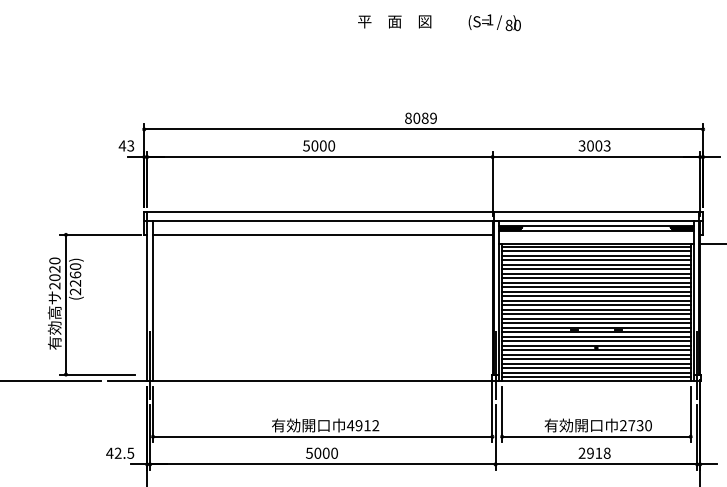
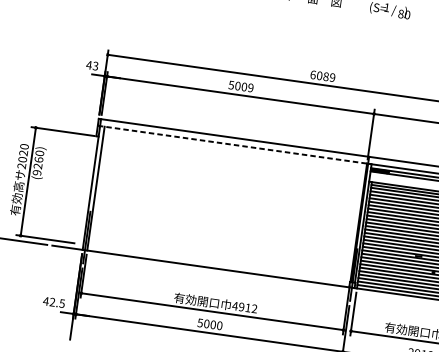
text: (408, 117) -> (313, 74), 8089 -> 6089
text: (331, 145) -> (250, 87), 5000 -> 5009
line: (321, 221) -> (234, 145), solid -> dashed
line: (322, 234) -> (234, 155), removed
text: (75, 291) -> (37, 172), (2260) -> (9260)

